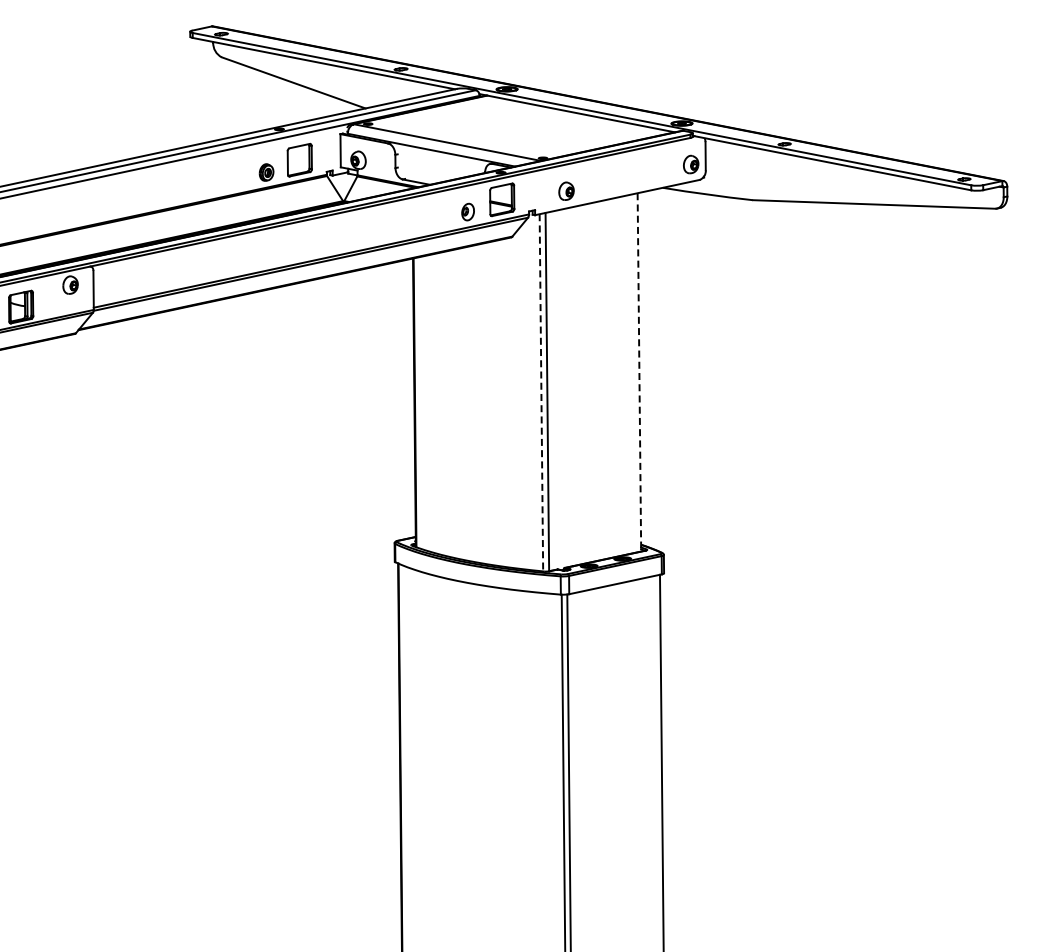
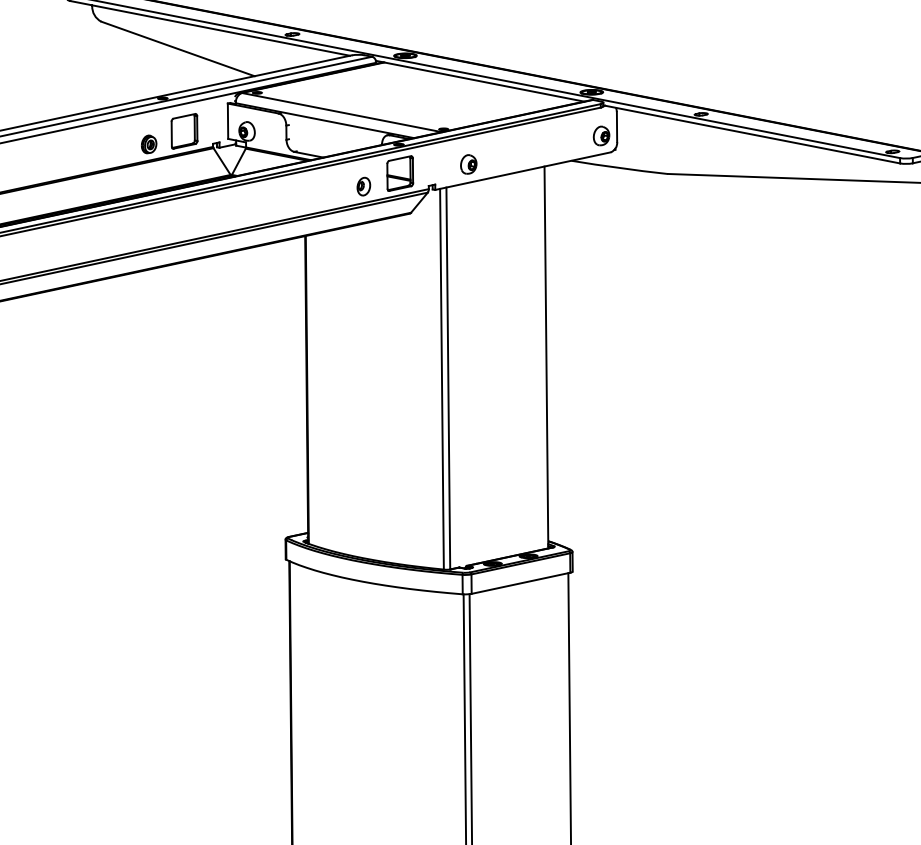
line: (639, 372) -> (546, 357), dashed -> solid
line: (541, 392) -> (442, 378), dashed -> solid

